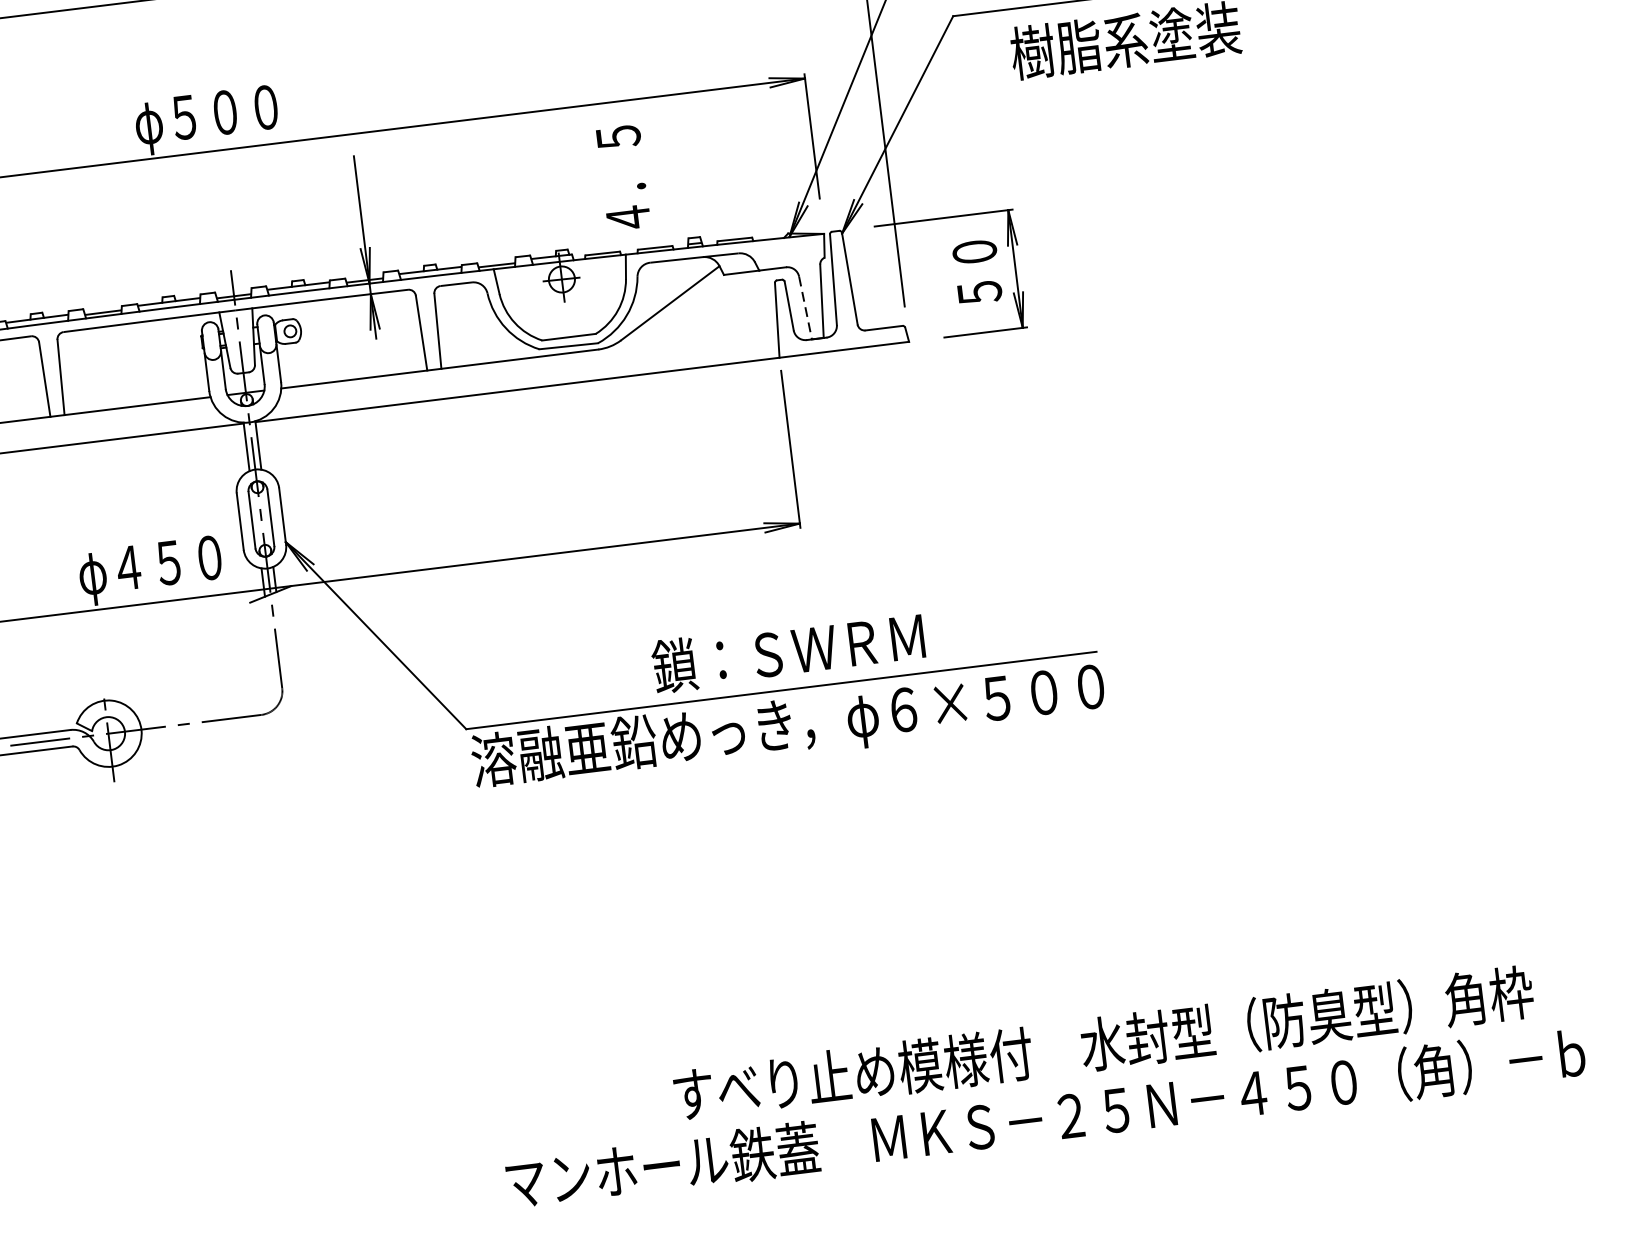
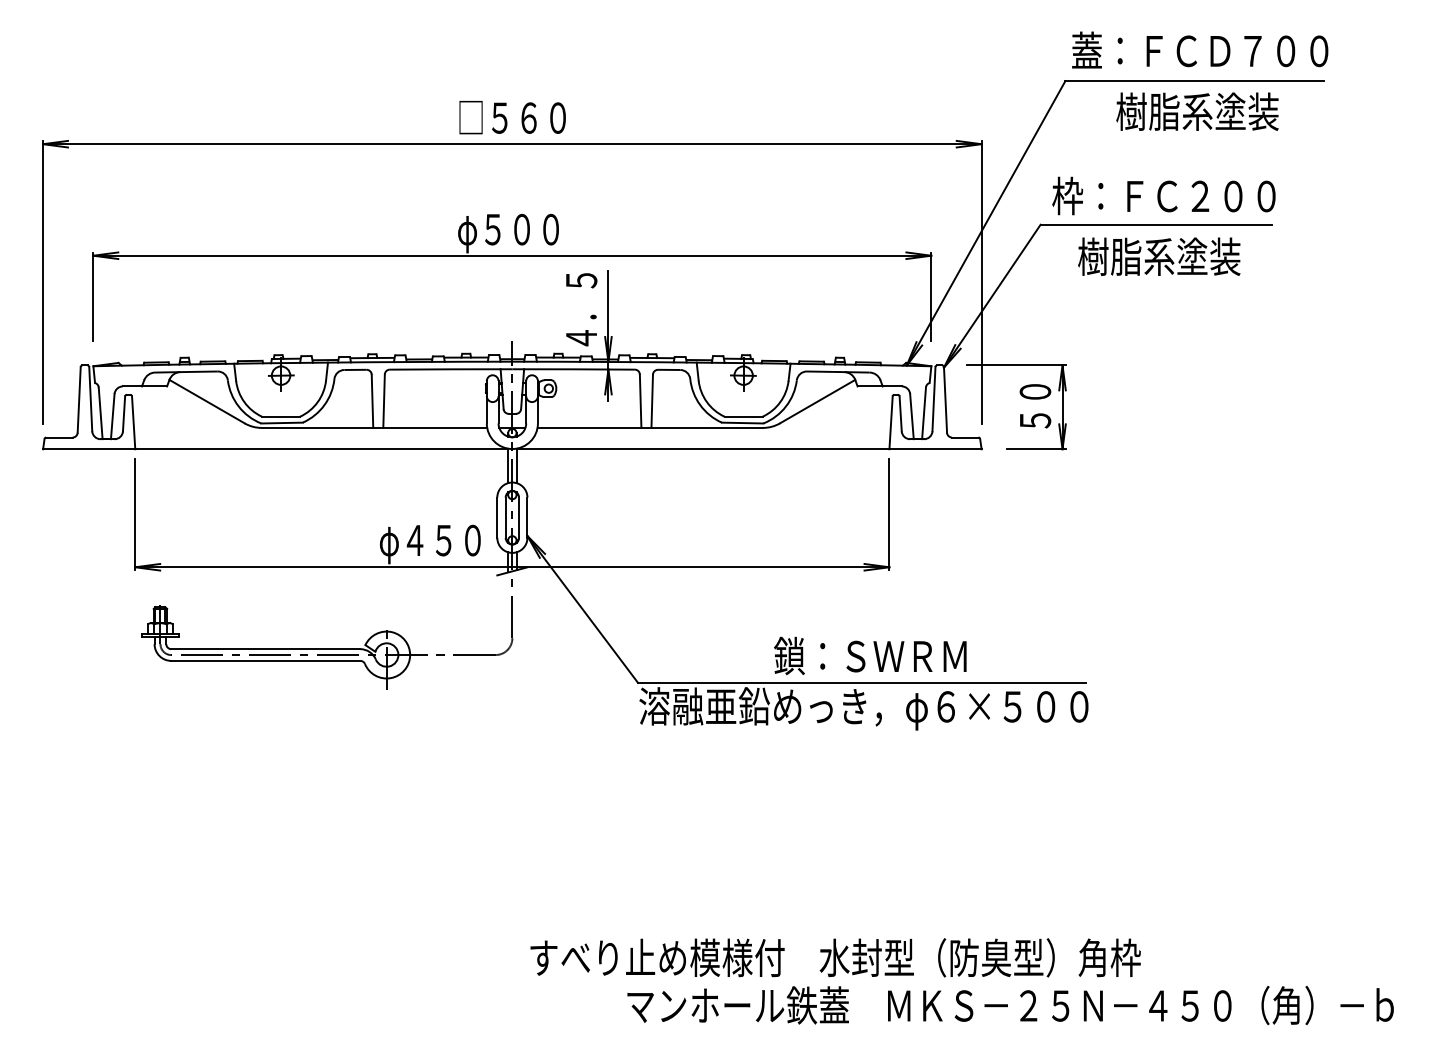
text: (623, 177) -> (581, 309), moved
line: (804, 307) -> (911, 416), dashed -> solid
text: (1103, 1043) -> (835, 957), moved

